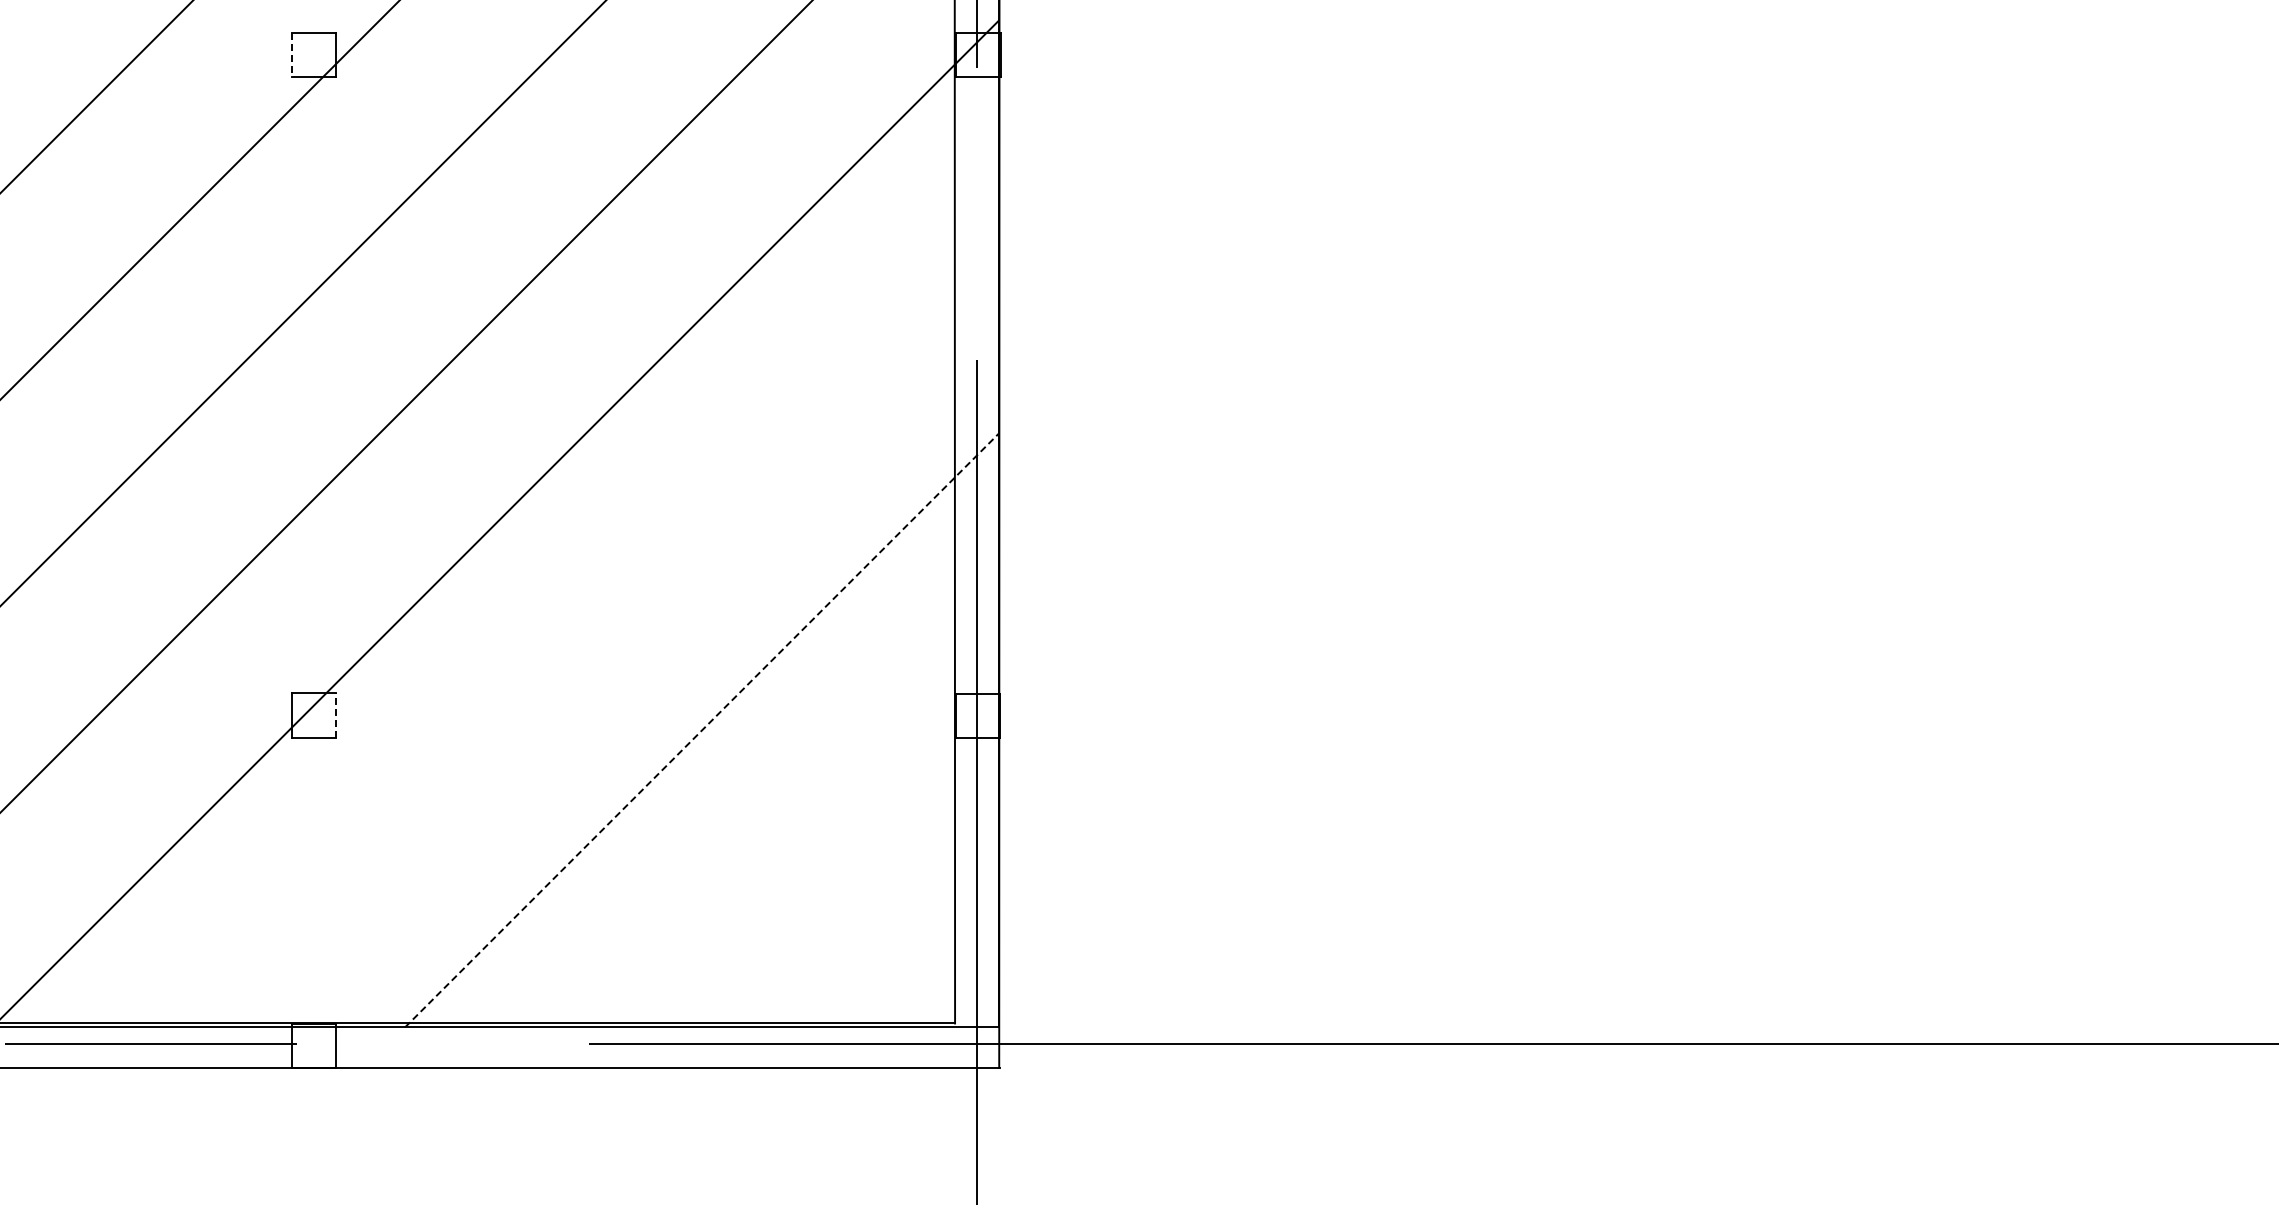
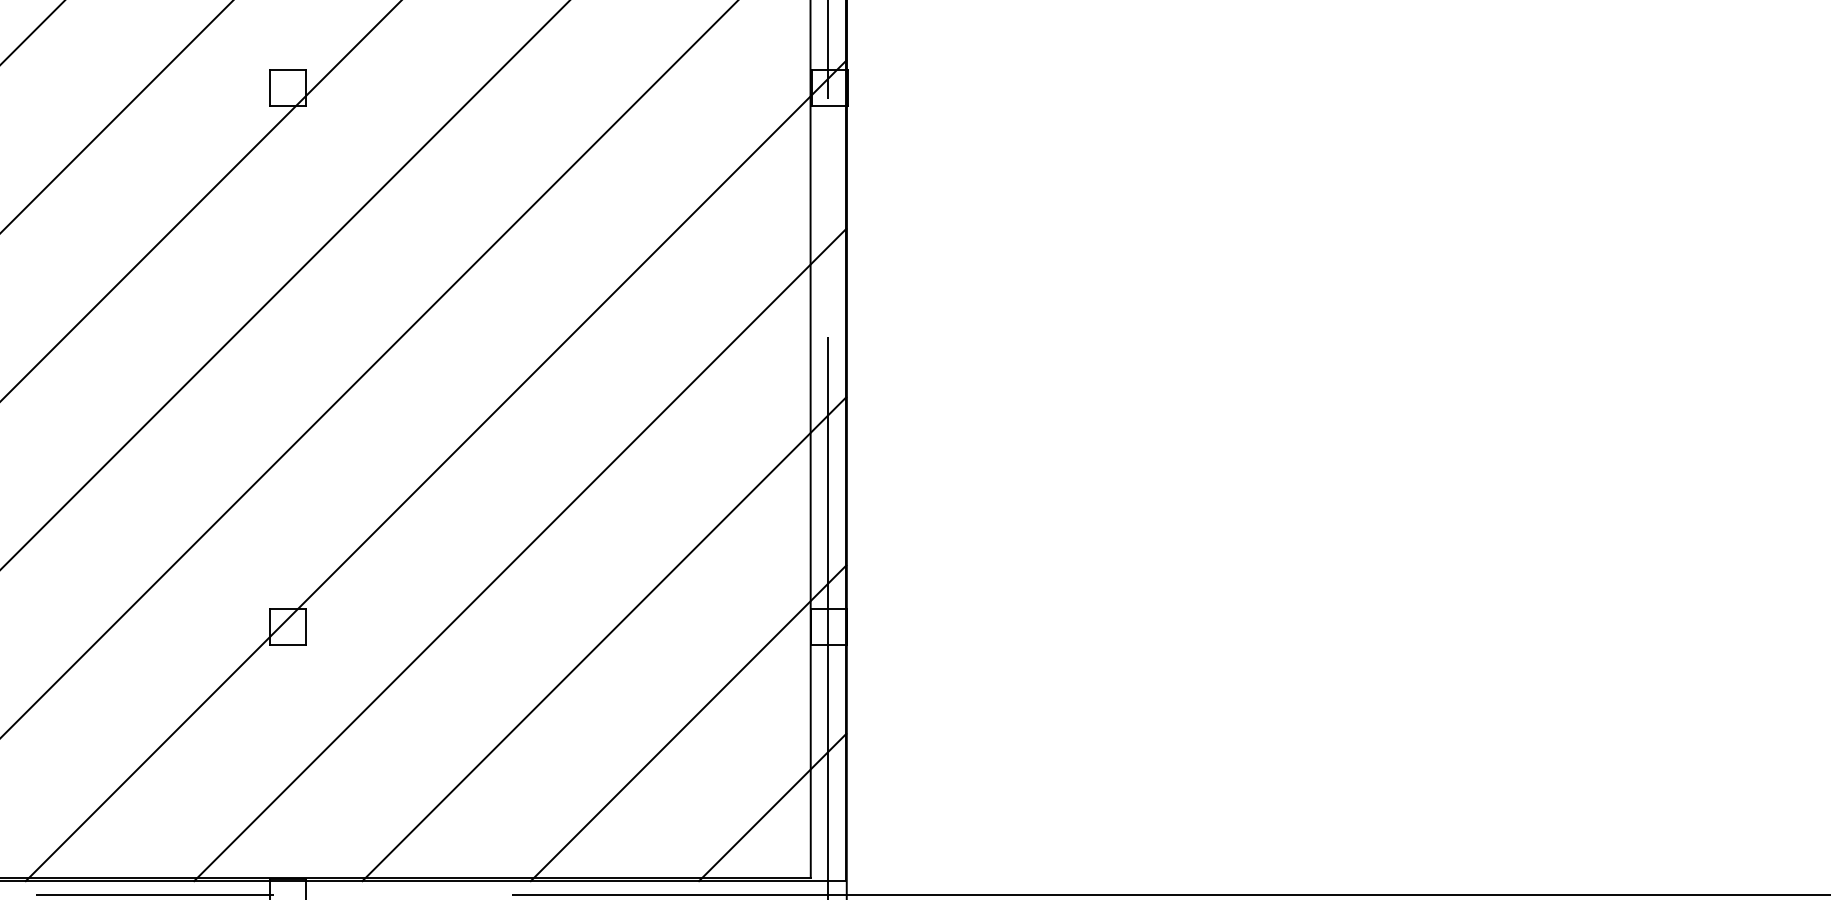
line: (291, 55) -> (269, 88), dashed -> solid
line: (598, 627) -> (520, 555), added
line: (335, 715) -> (305, 626), dashed -> solid
line: (701, 730) -> (604, 639), dashed -> solid
line: (804, 833) -> (688, 723), added
line: (908, 936) -> (772, 807), added

